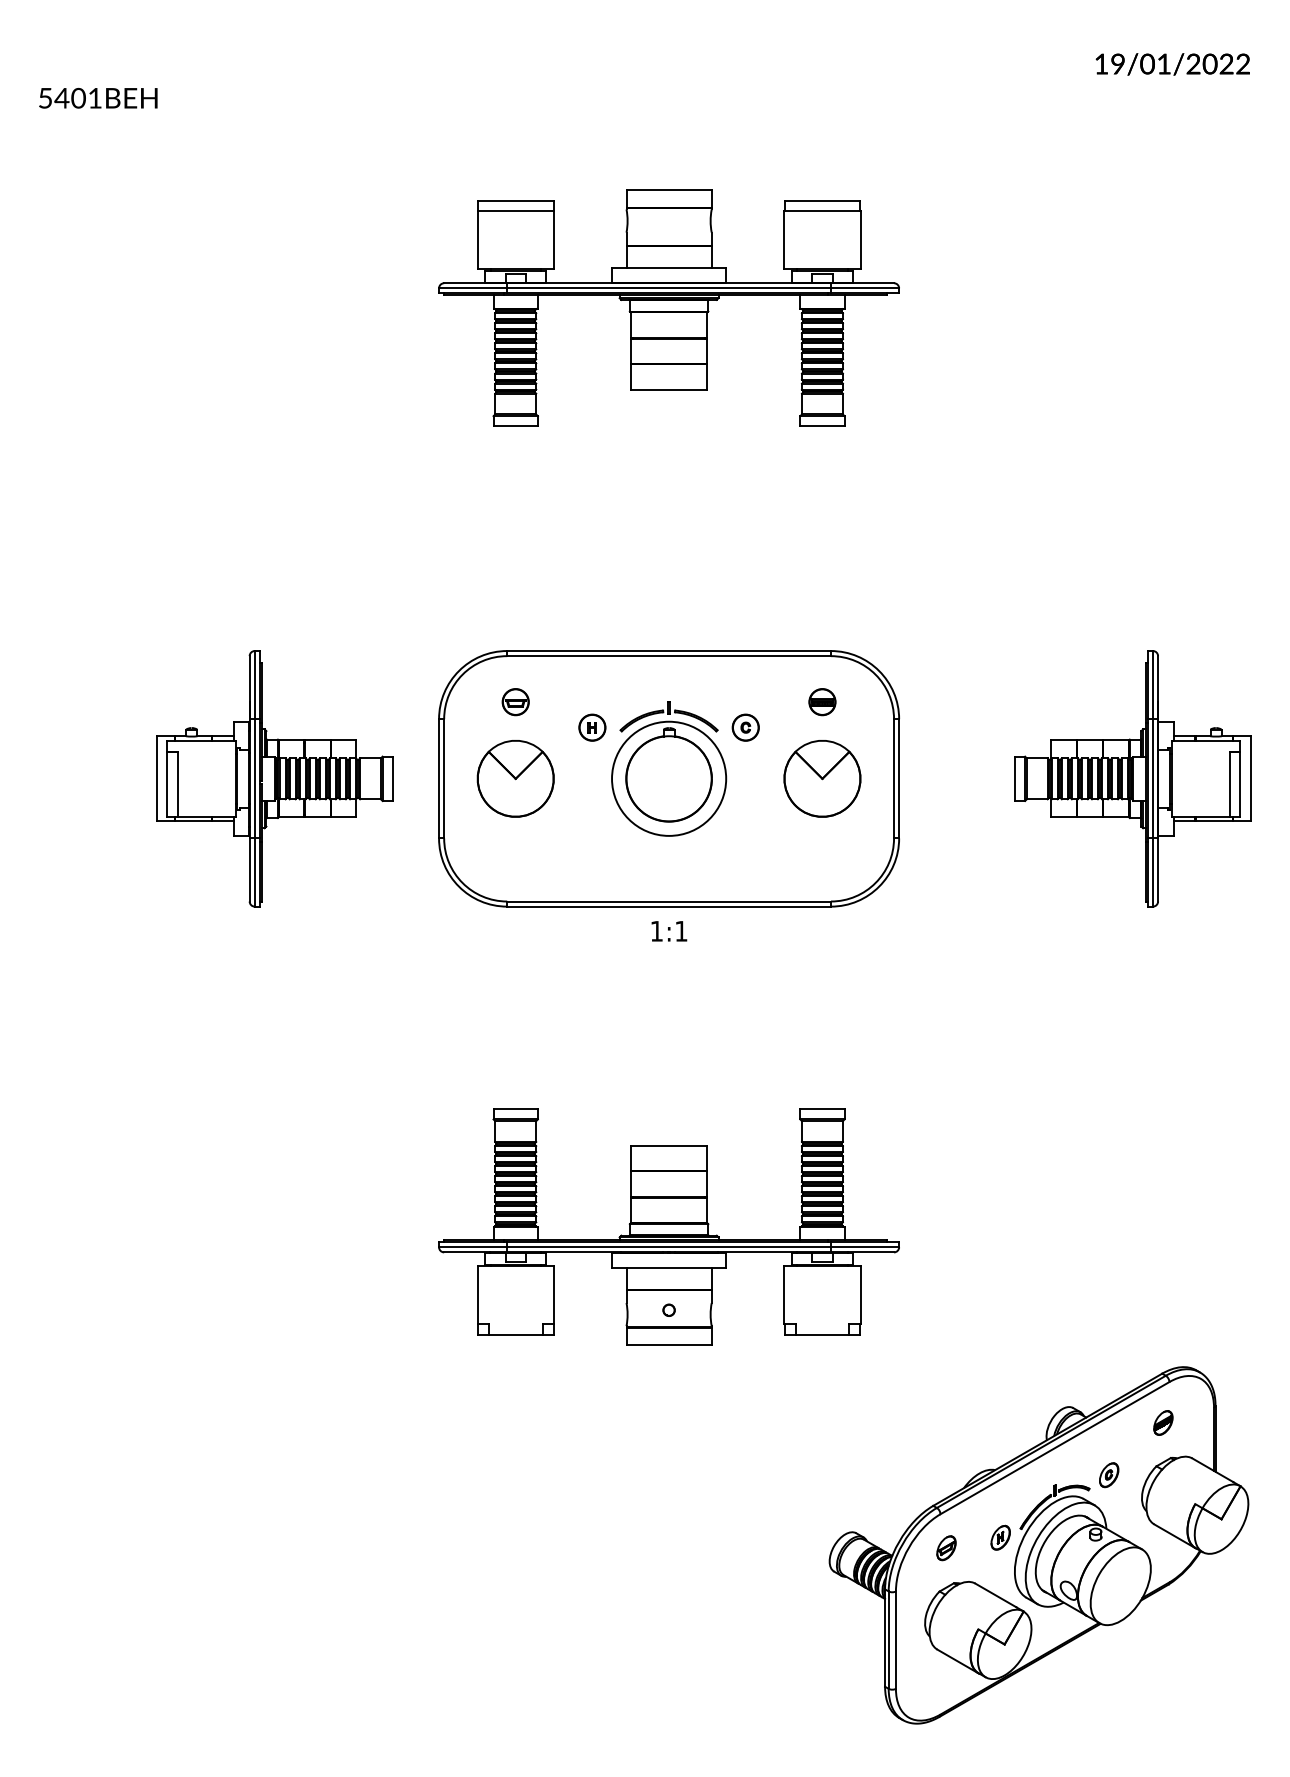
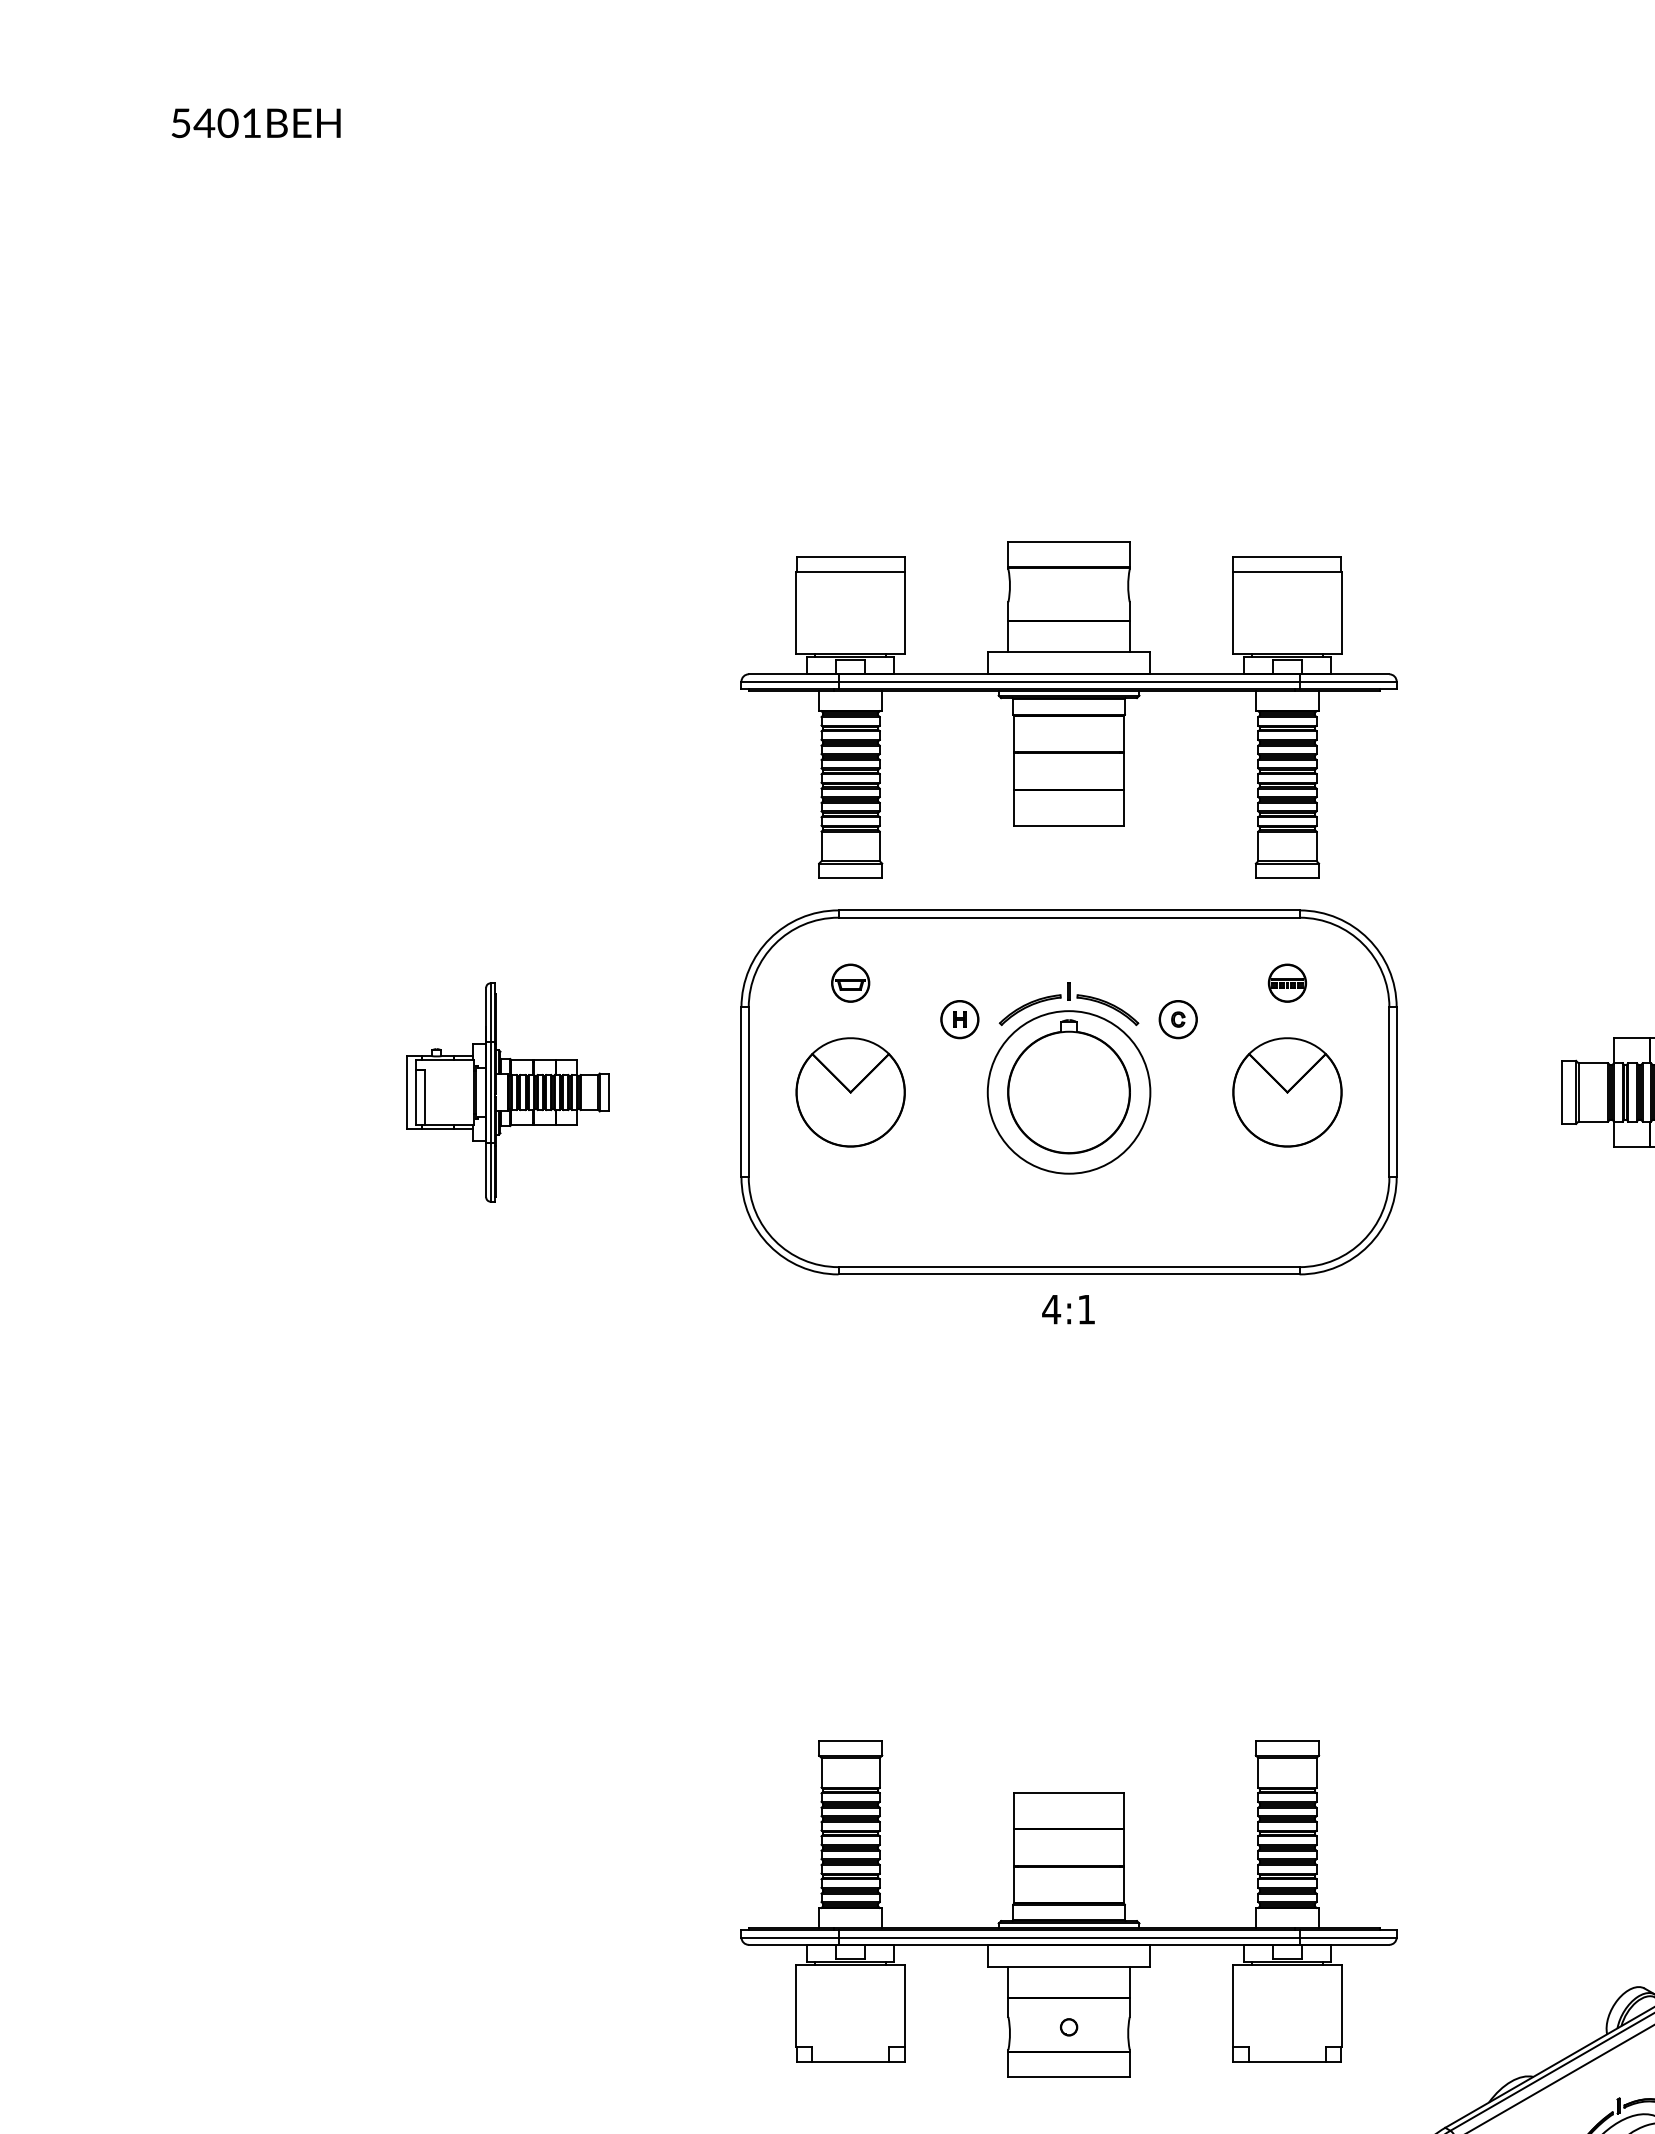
part: (668, 307) -> (1068, 708), moved
part: (274, 778) -> (507, 1091), size x0.6
text: (656, 931) -> (1051, 1309), 1:1 -> 4:1
part: (668, 1226) -> (1068, 1907), moved

